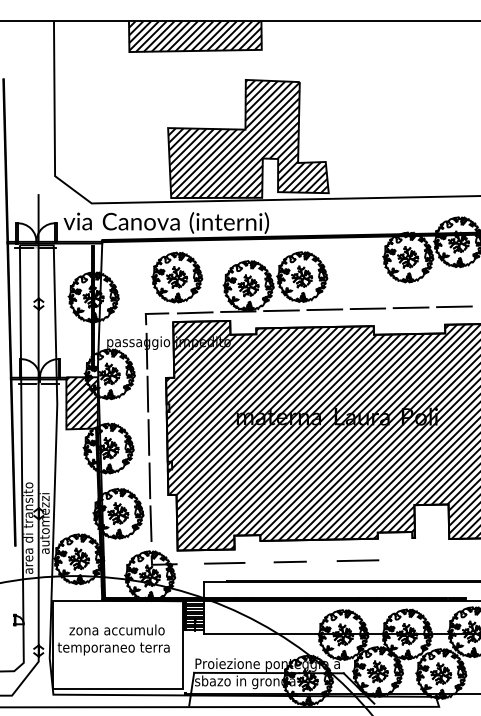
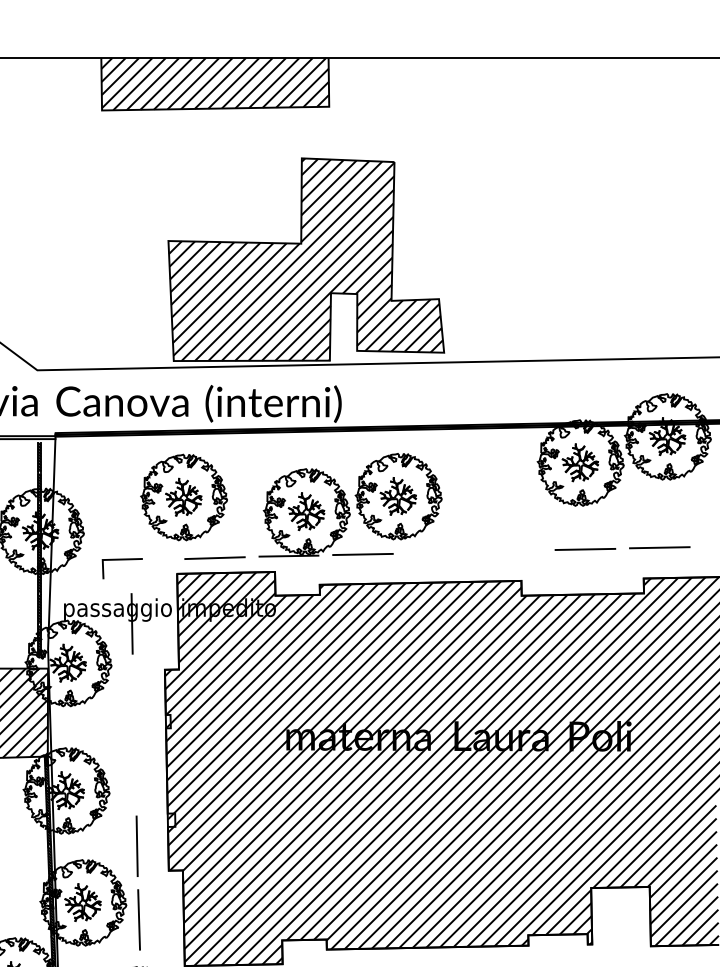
line: (367, 308) -> (510, 550), removed
line: (324, 309) -> (436, 552), removed
line: (156, 314) -> (121, 560), moved
line: (147, 393) -> (133, 696), removed
line: (148, 437) -> (134, 771), removed

